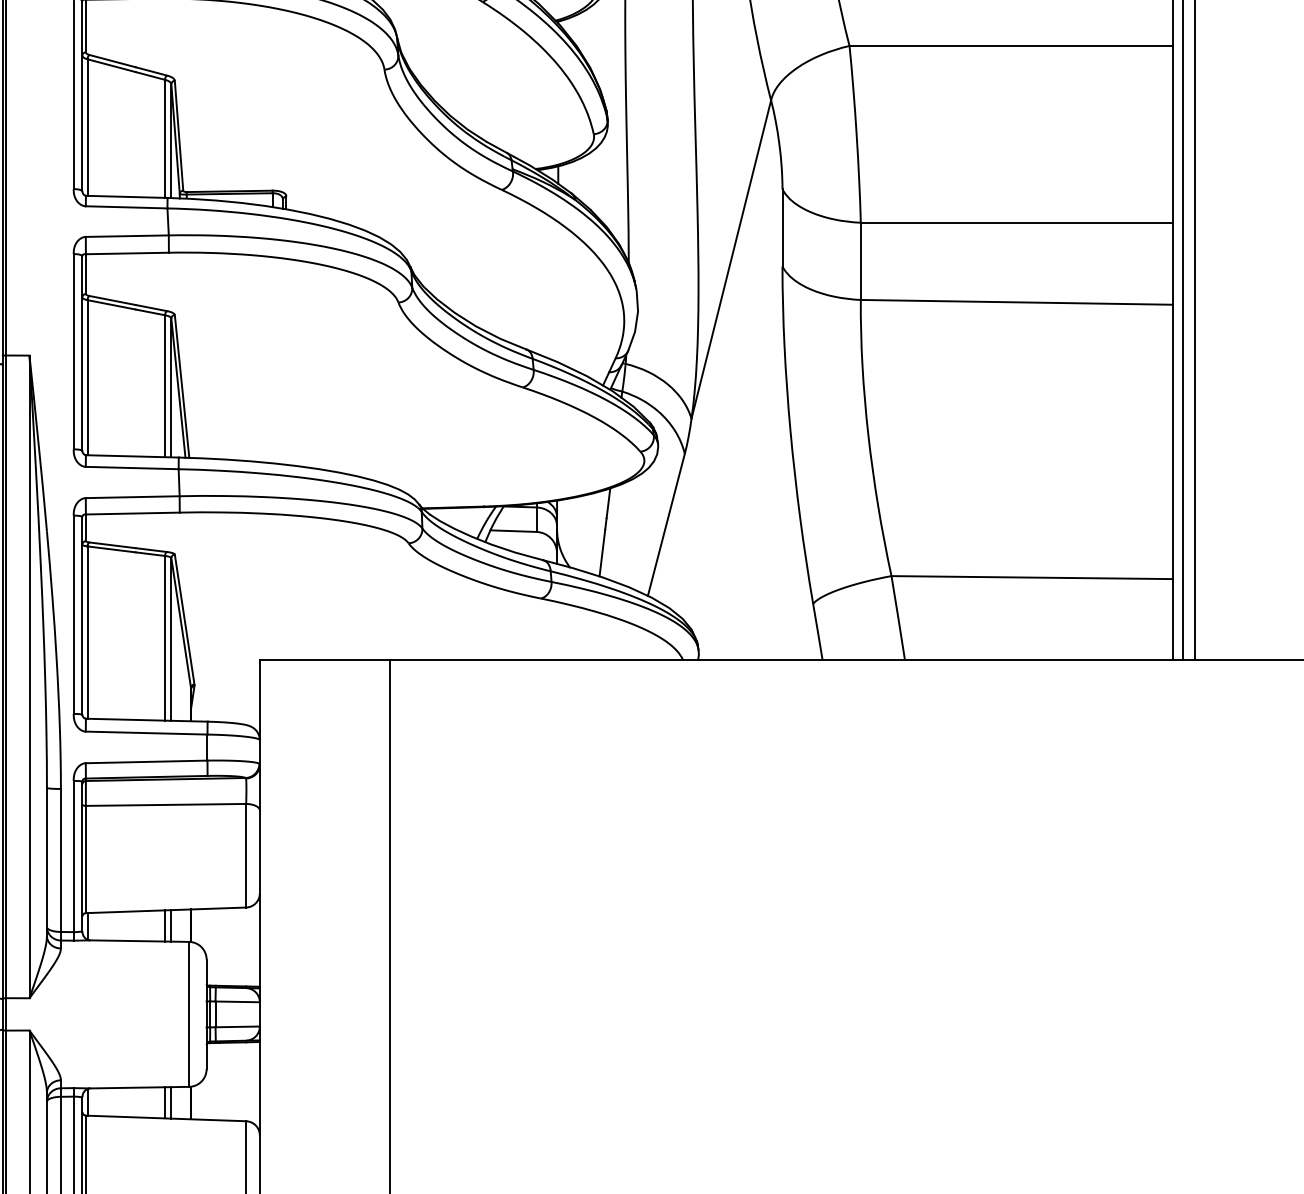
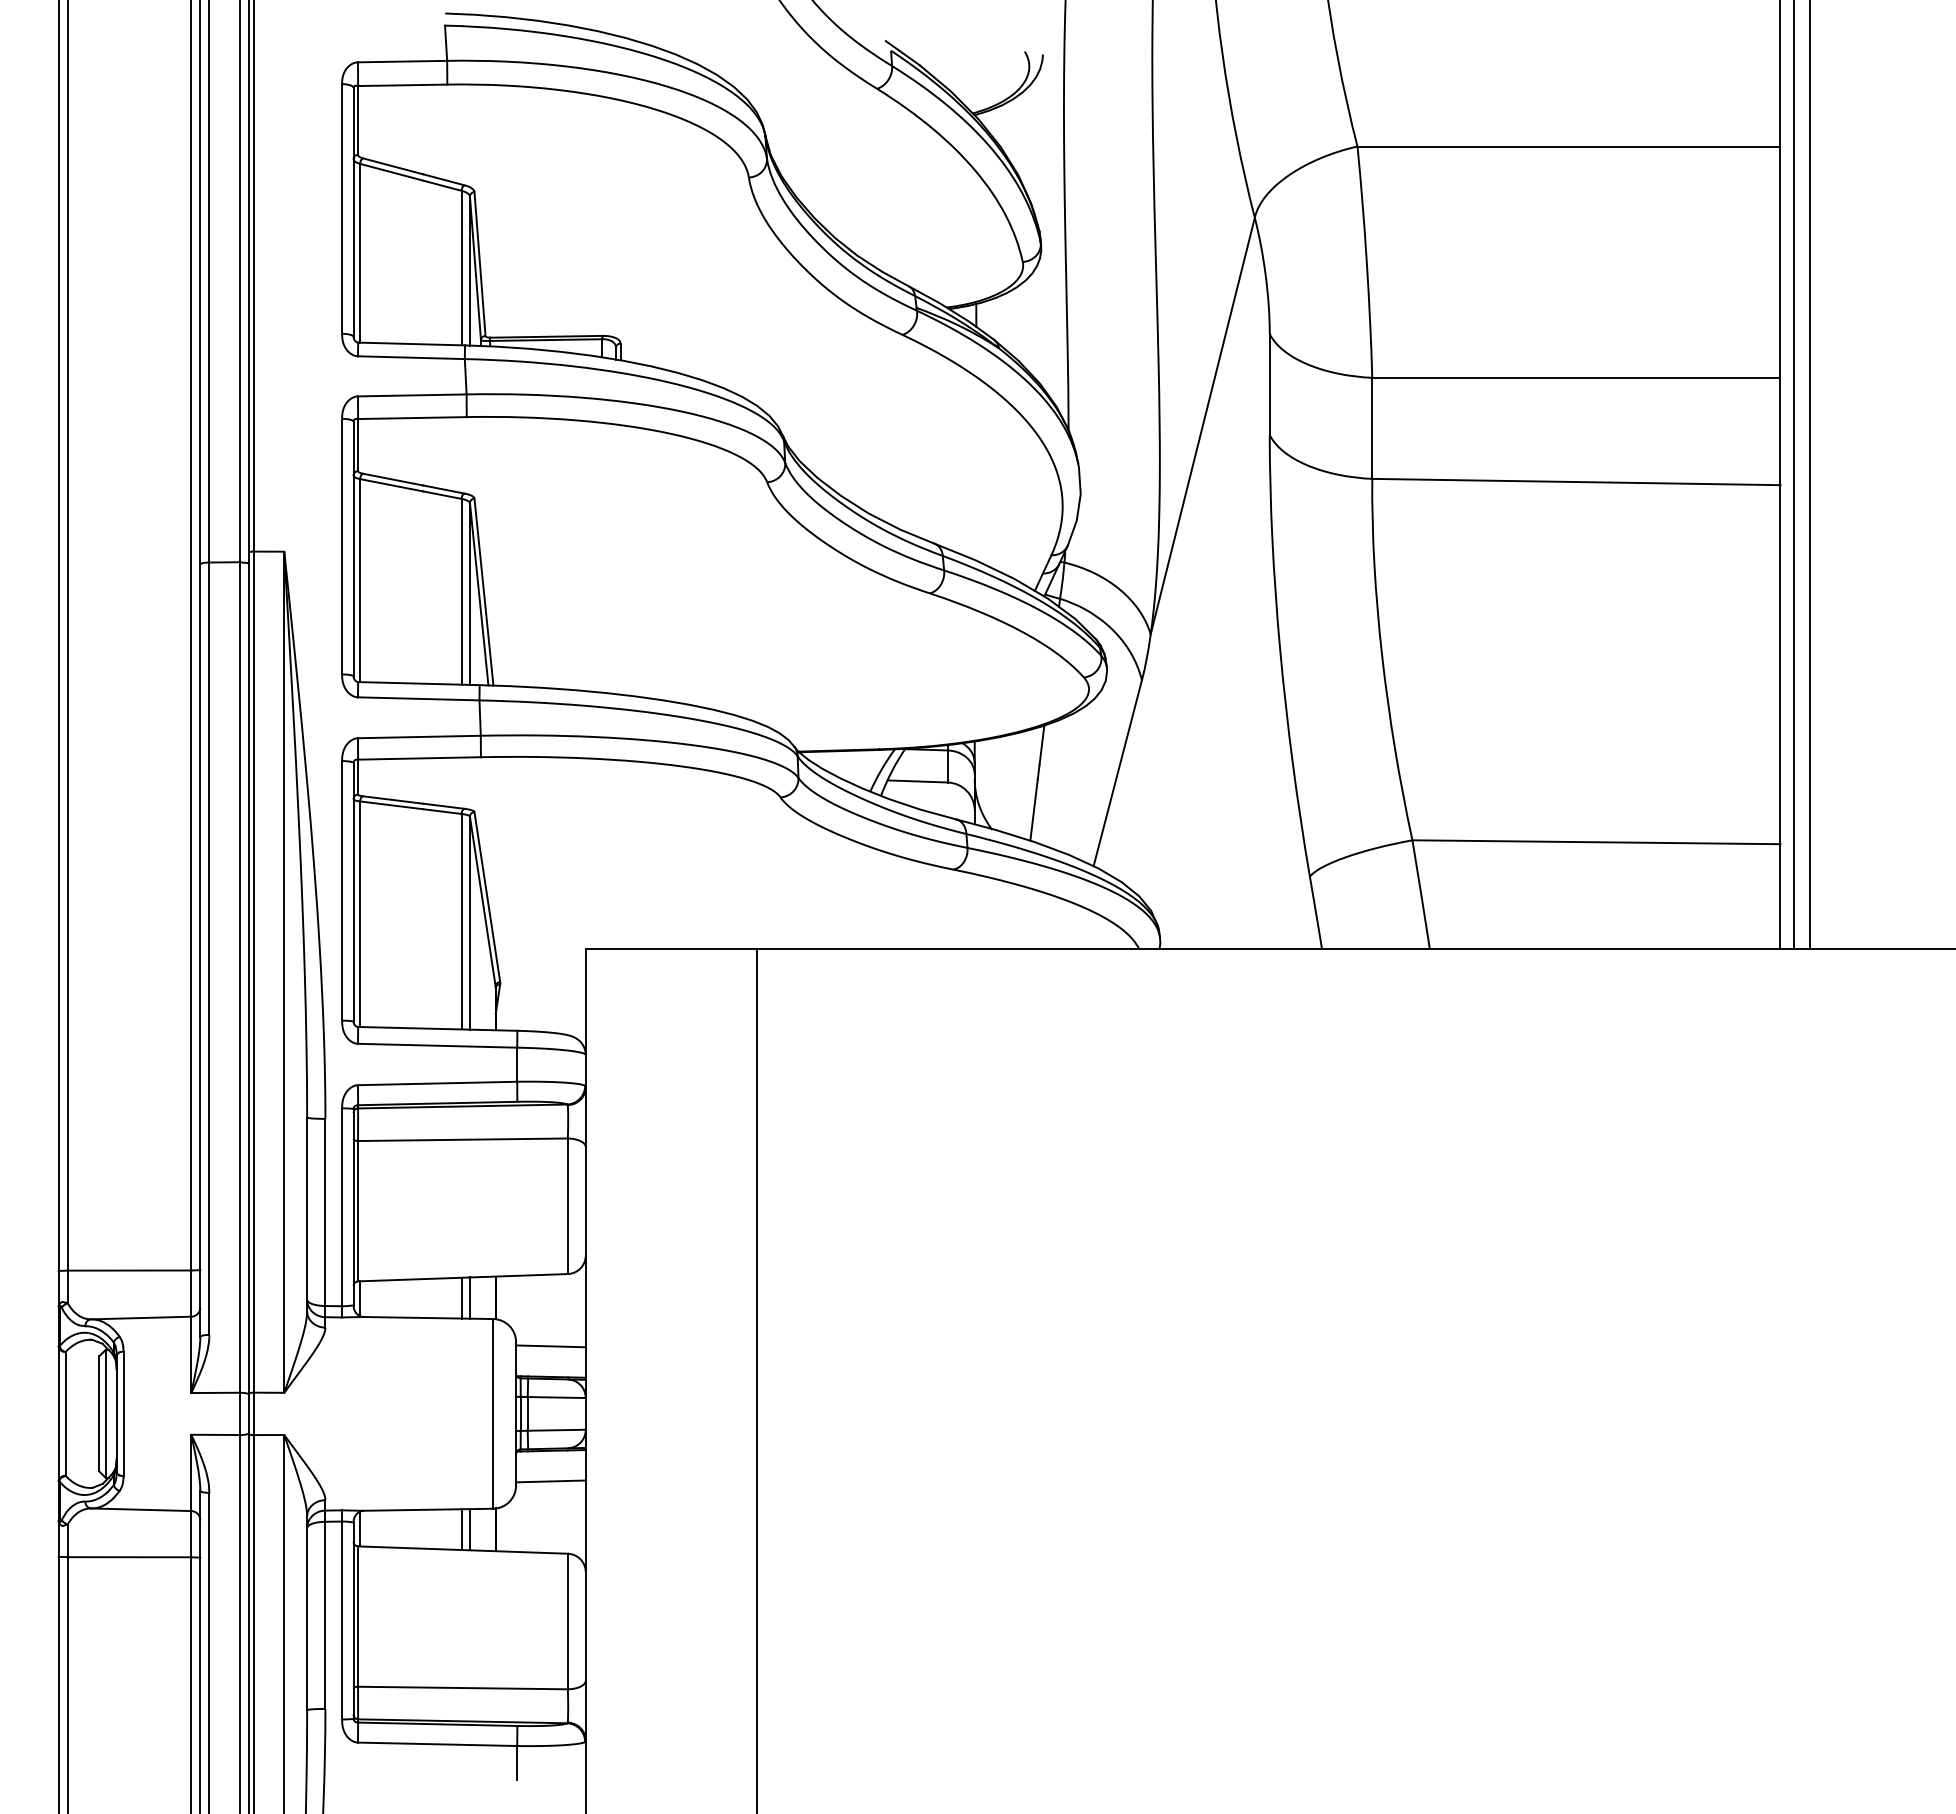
line: (232, 962) -> (550, 1346), added
line: (232, 1066) -> (550, 1481), added

